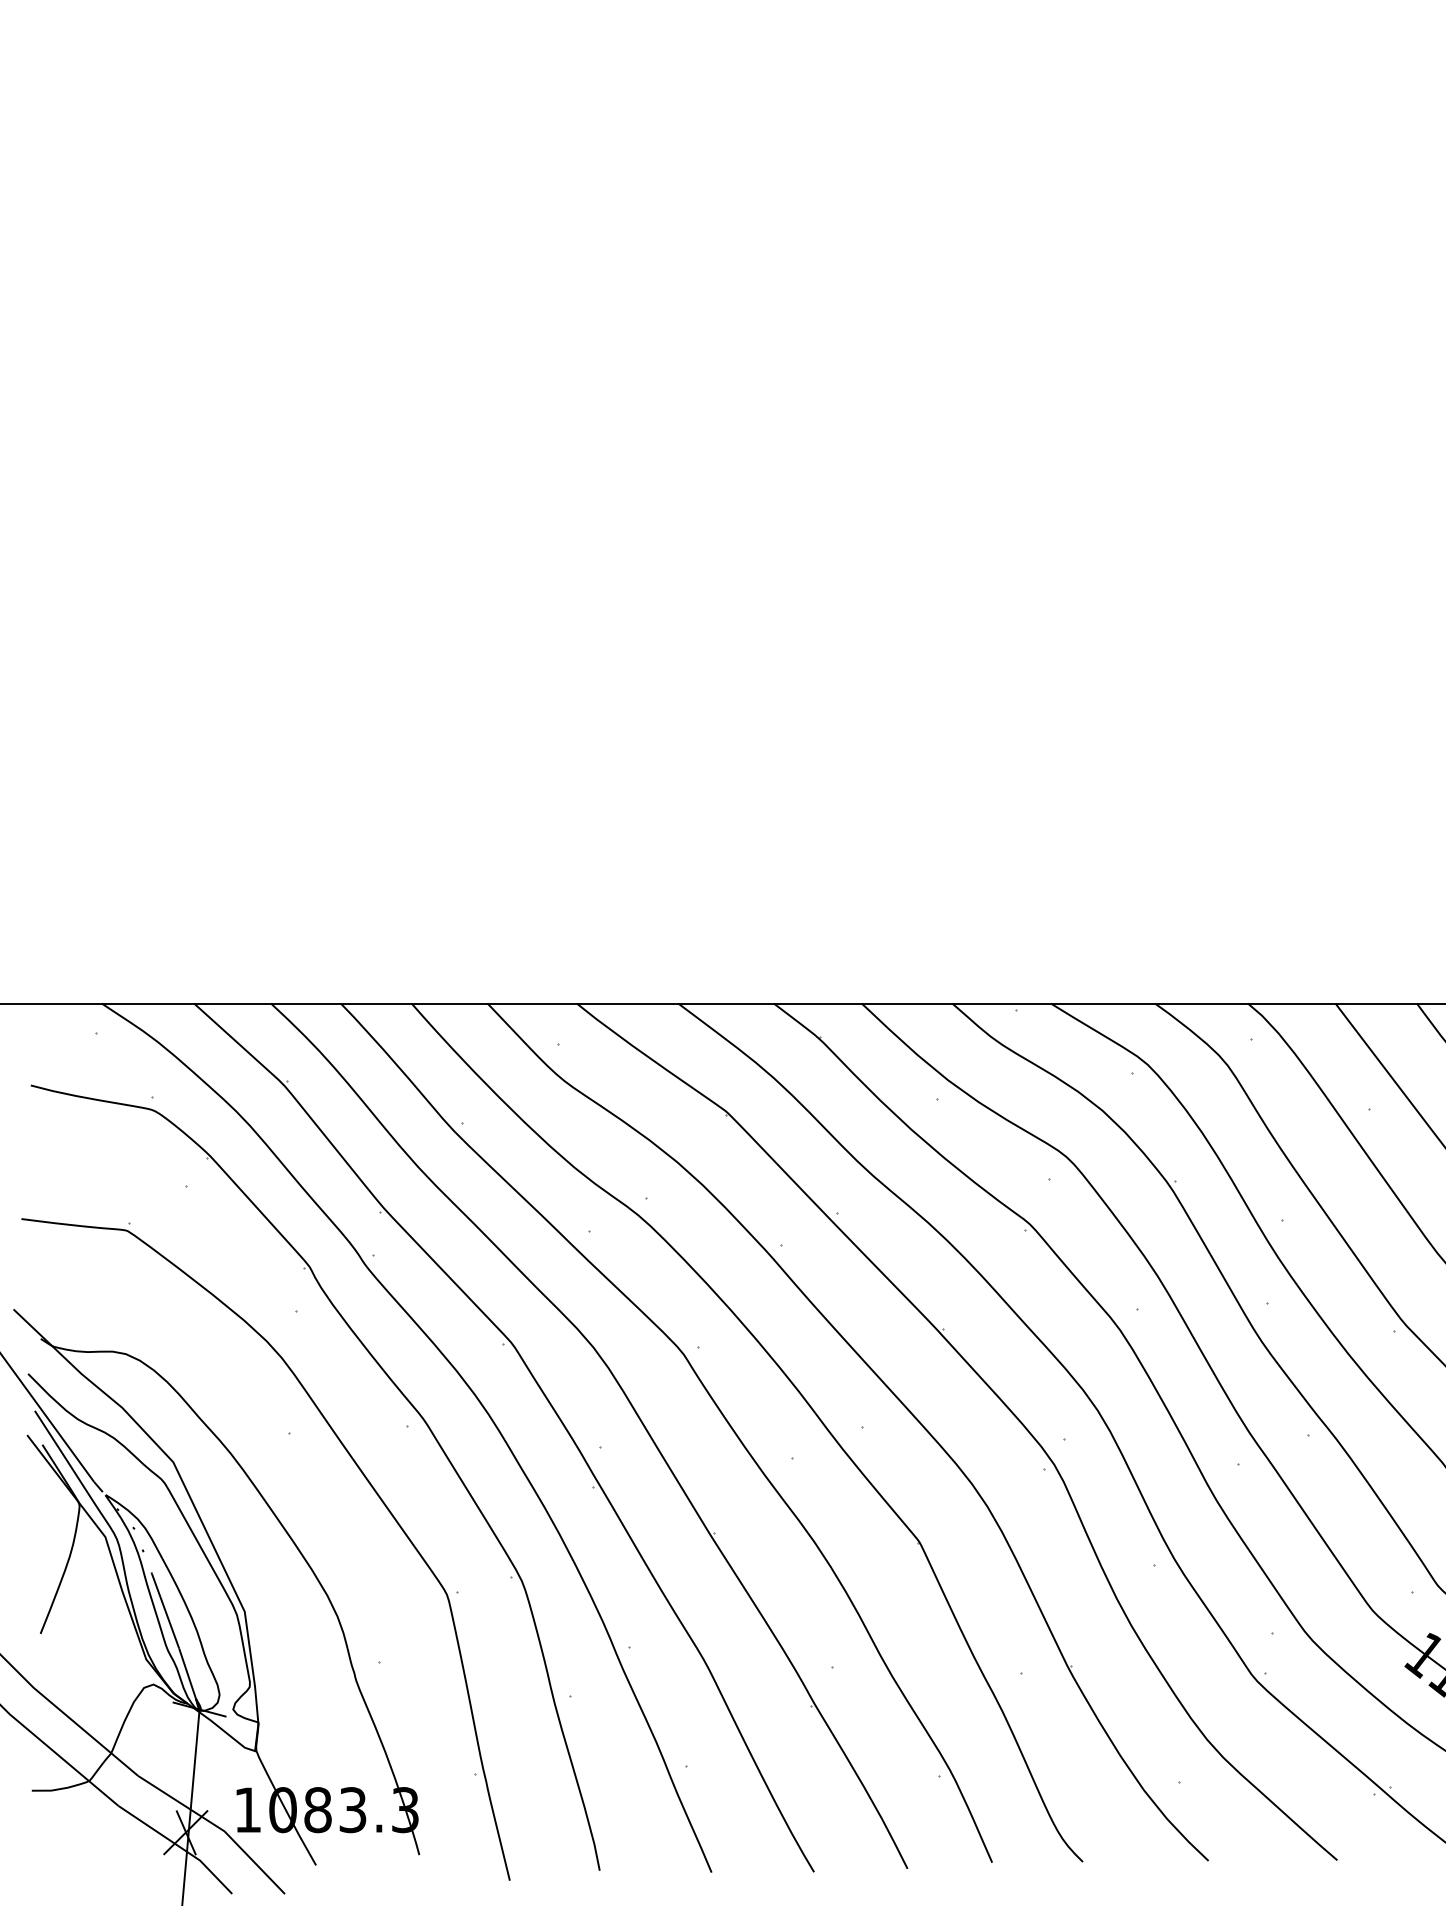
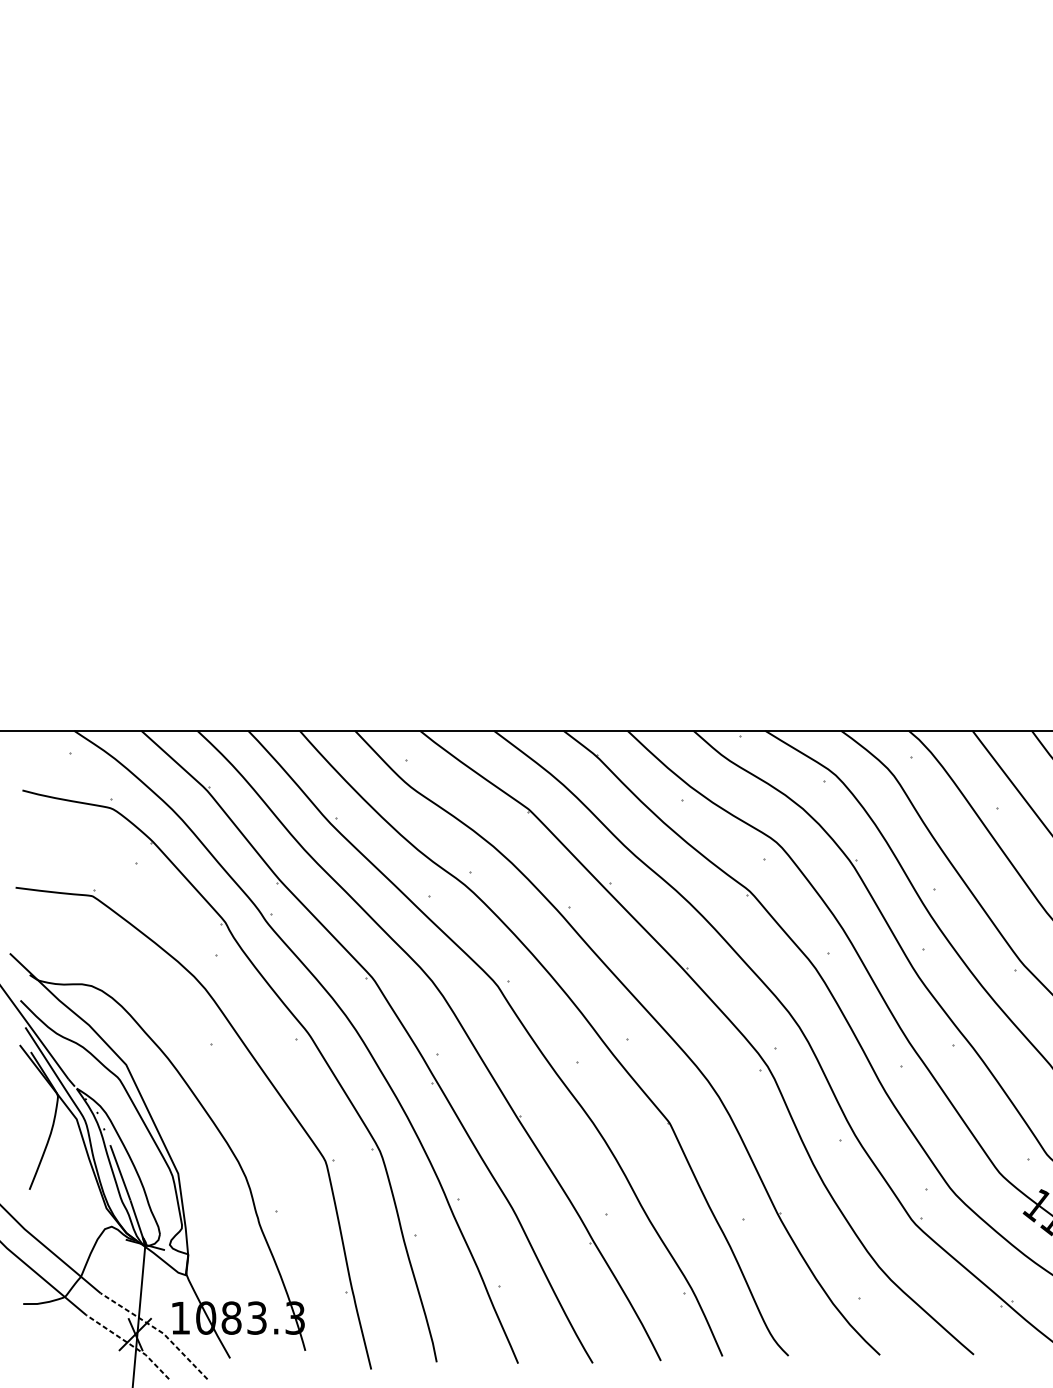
line: (218, 1827) -> (159, 1330), solid -> dashed
line: (178, 1846) -> (129, 1344), solid -> dashed

